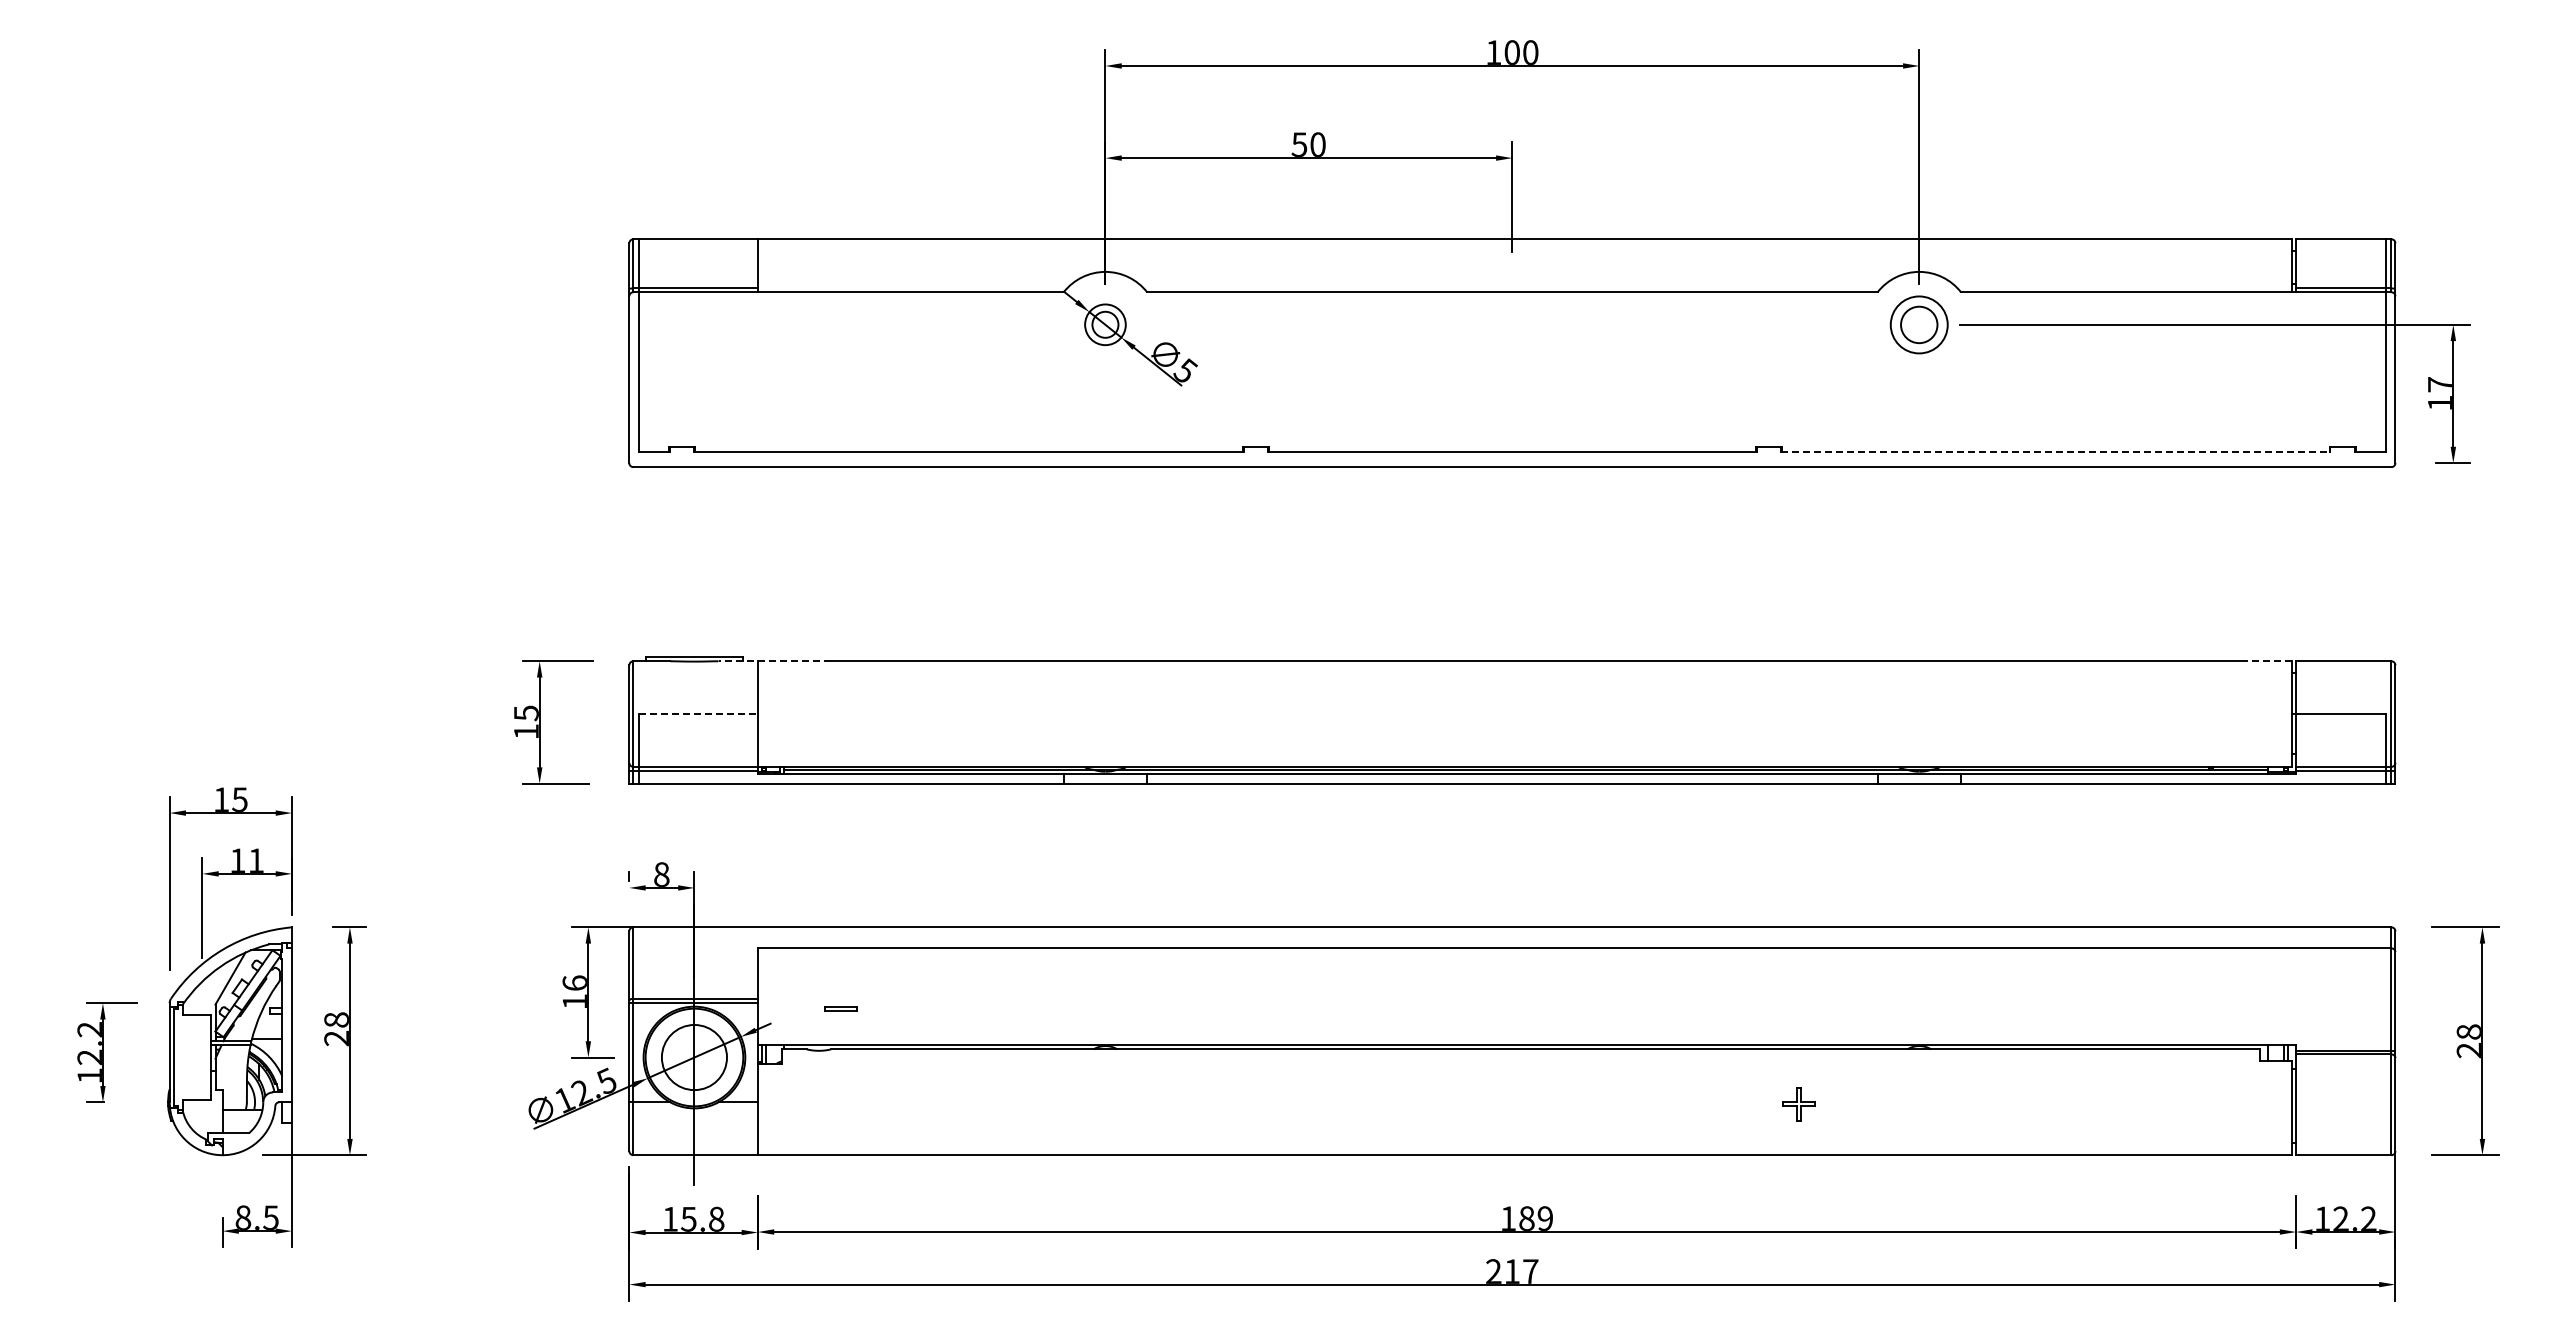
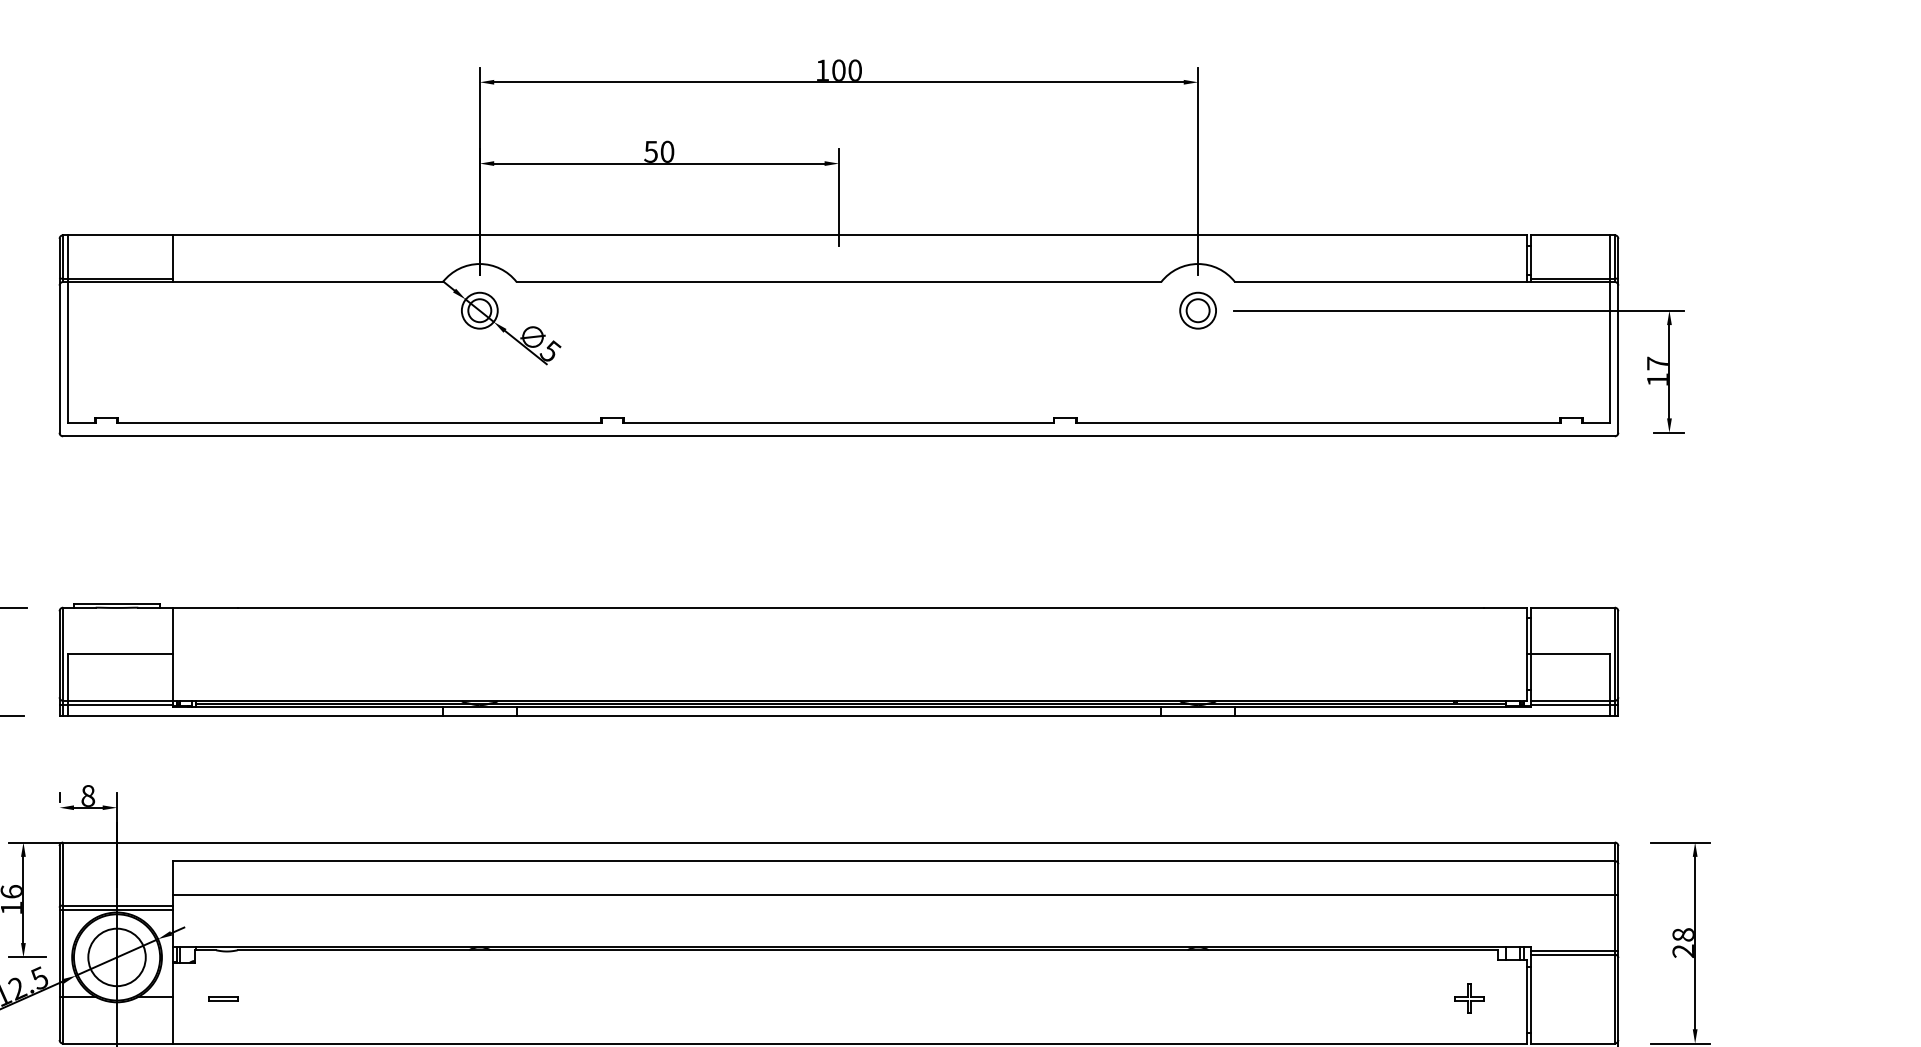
part: (1919, 324) -> (1198, 310), size x0.71
line: (2055, 451) -> (1318, 422), dashed -> solid
line: (774, 661) -> (187, 607), dashed -> solid
line: (2267, 661) -> (1505, 607), dashed -> solid
line: (699, 714) -> (121, 654), dashed -> solid
line: (1576, 987) -> (895, 895), added
part: (840, 1008) -> (223, 997), moved
part: (1798, 1104) -> (1469, 998), moved

